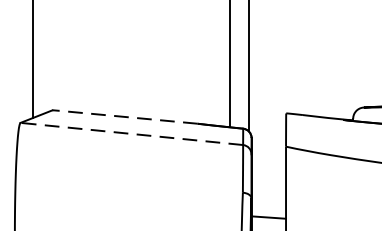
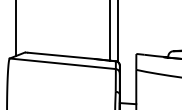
line: (127, 116) -> (60, 55), dashed -> solid
line: (131, 133) -> (62, 63), dashed -> solid

